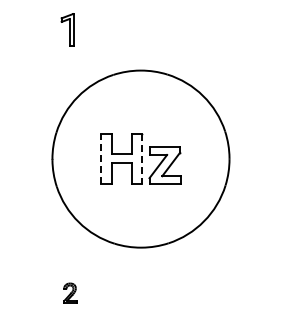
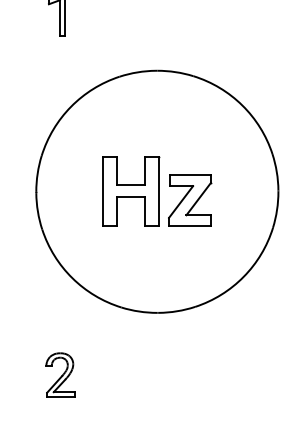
line: (101, 158) -> (103, 190), dashed -> solid
line: (142, 159) -> (159, 192), dashed -> solid
part: (70, 292) -> (60, 374), size x1.67

